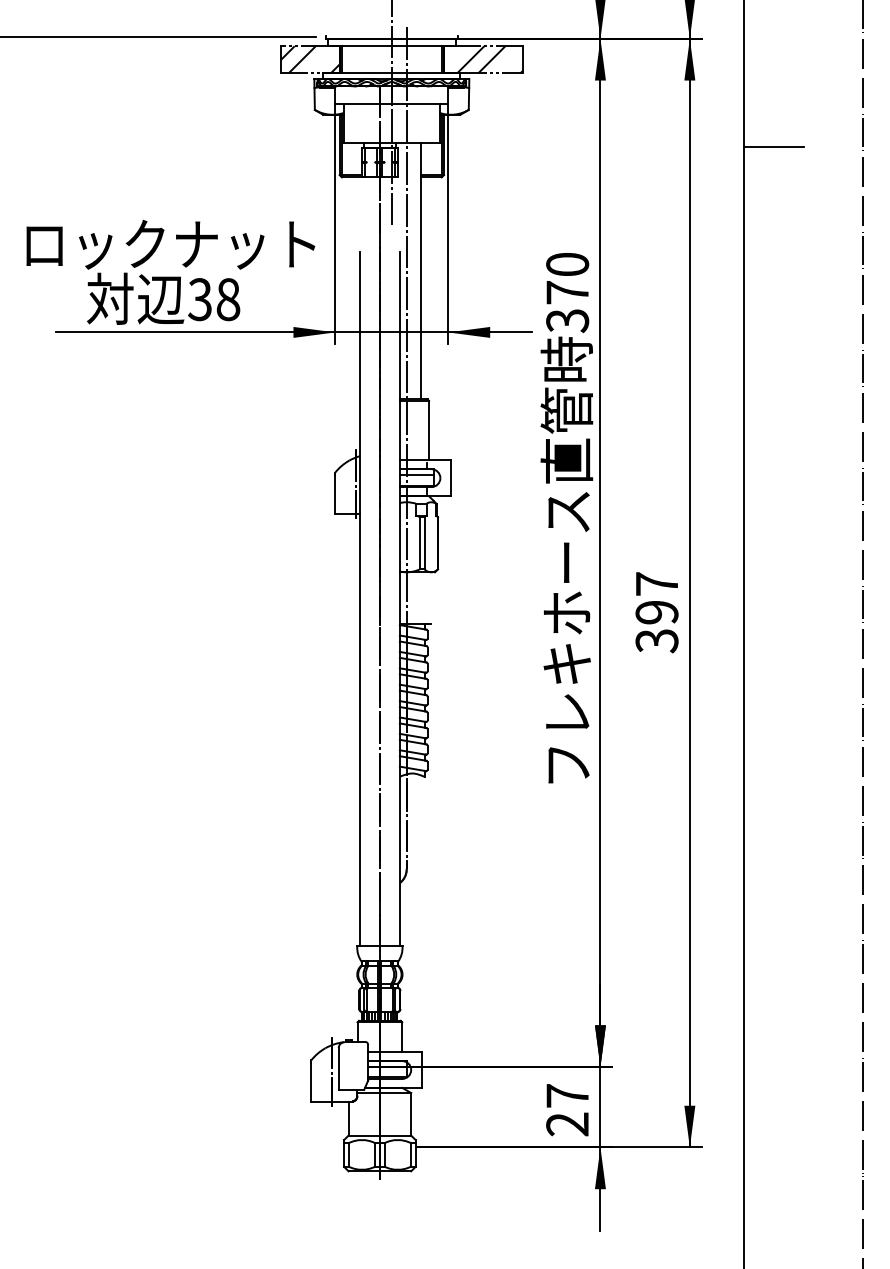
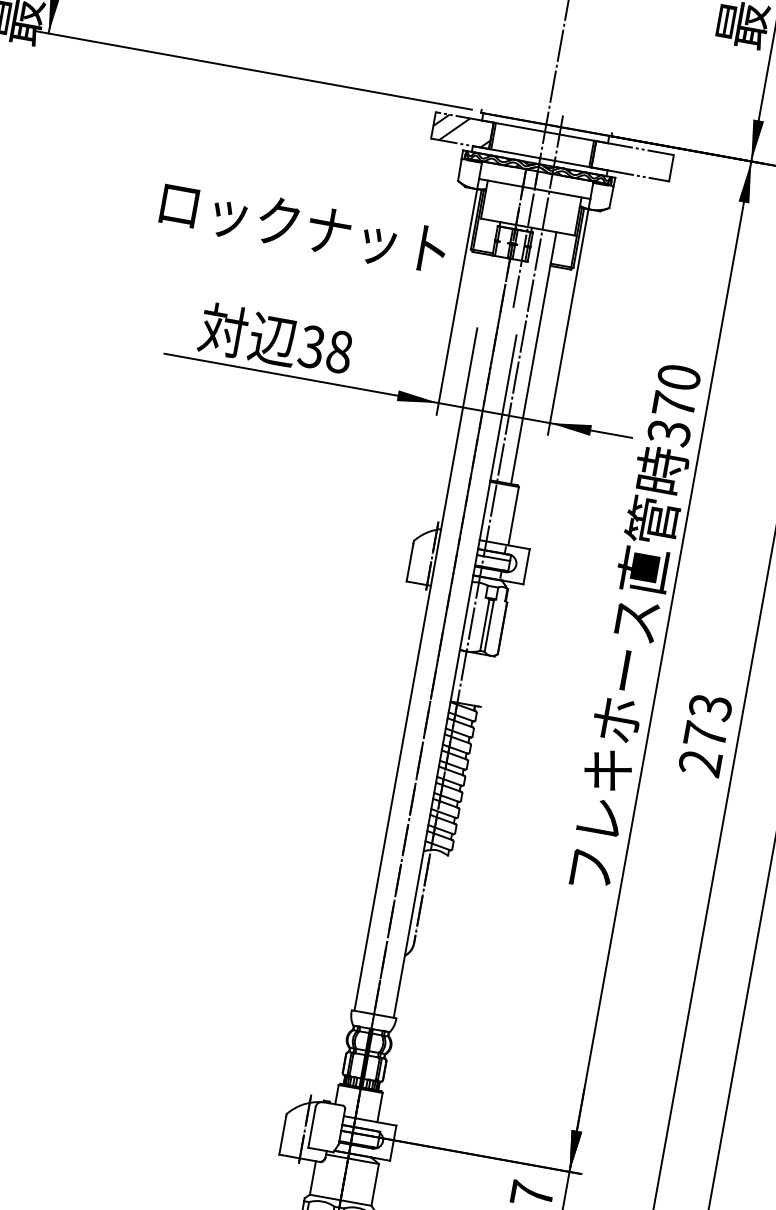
hatch: (489, 59) -> (638, 162), removed
text: (170, 244) -> (303, 226), moved
text: (656, 612) -> (704, 735), 397 -> 273

